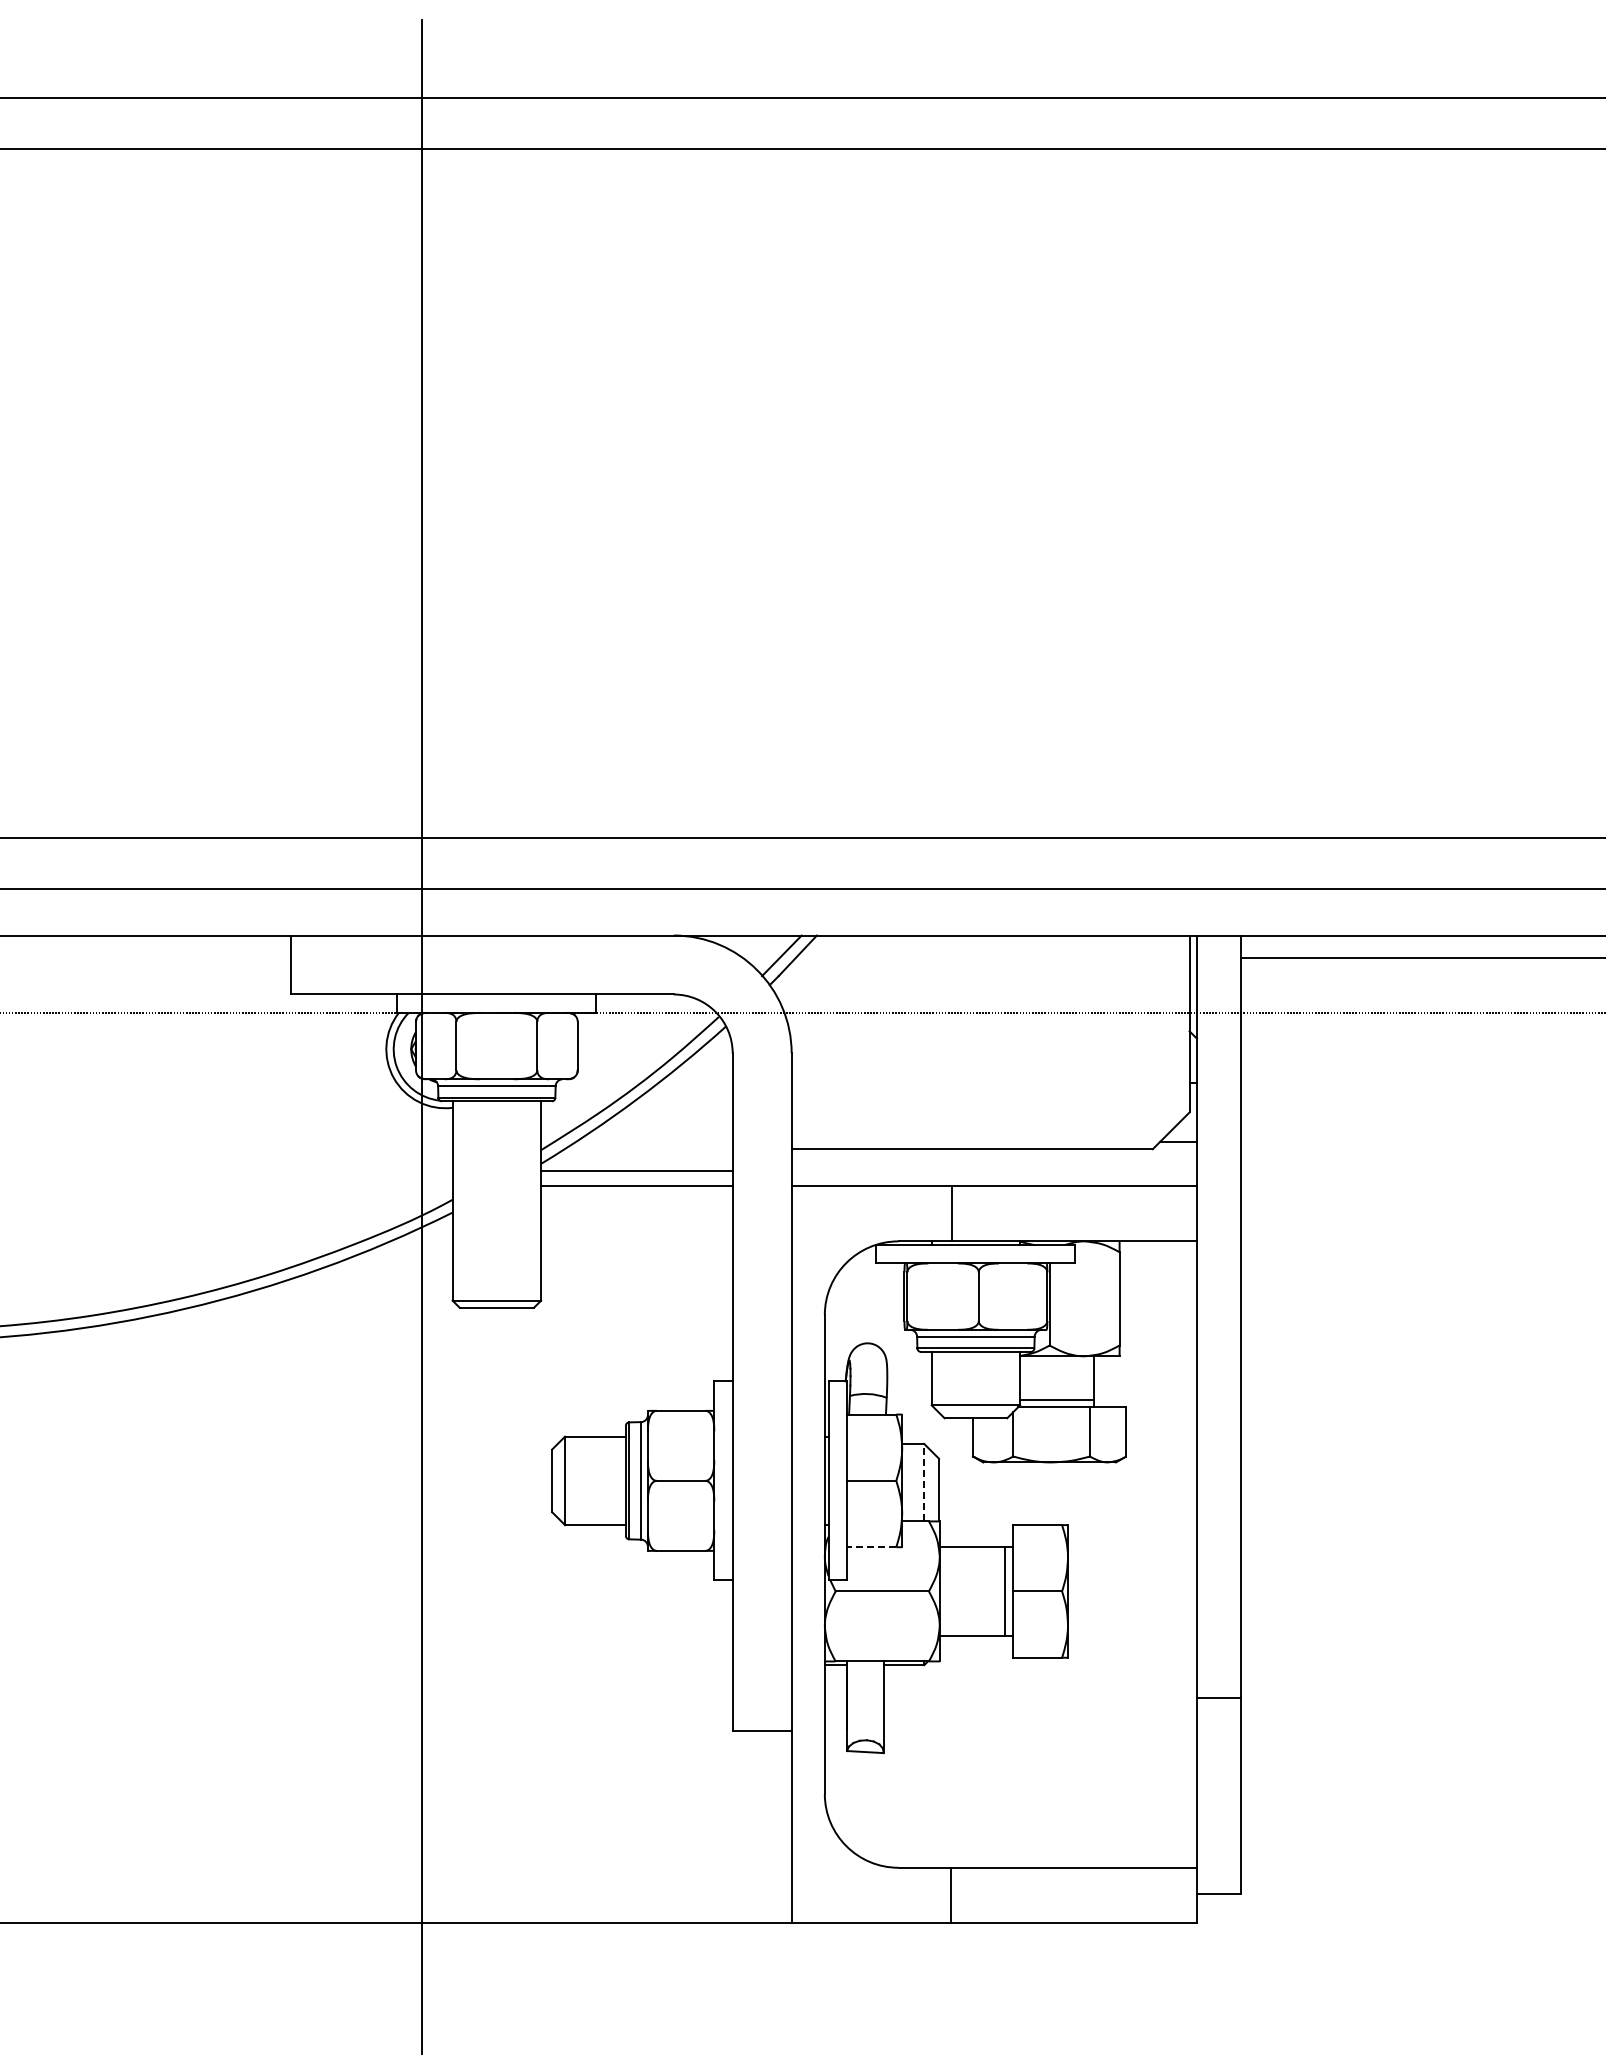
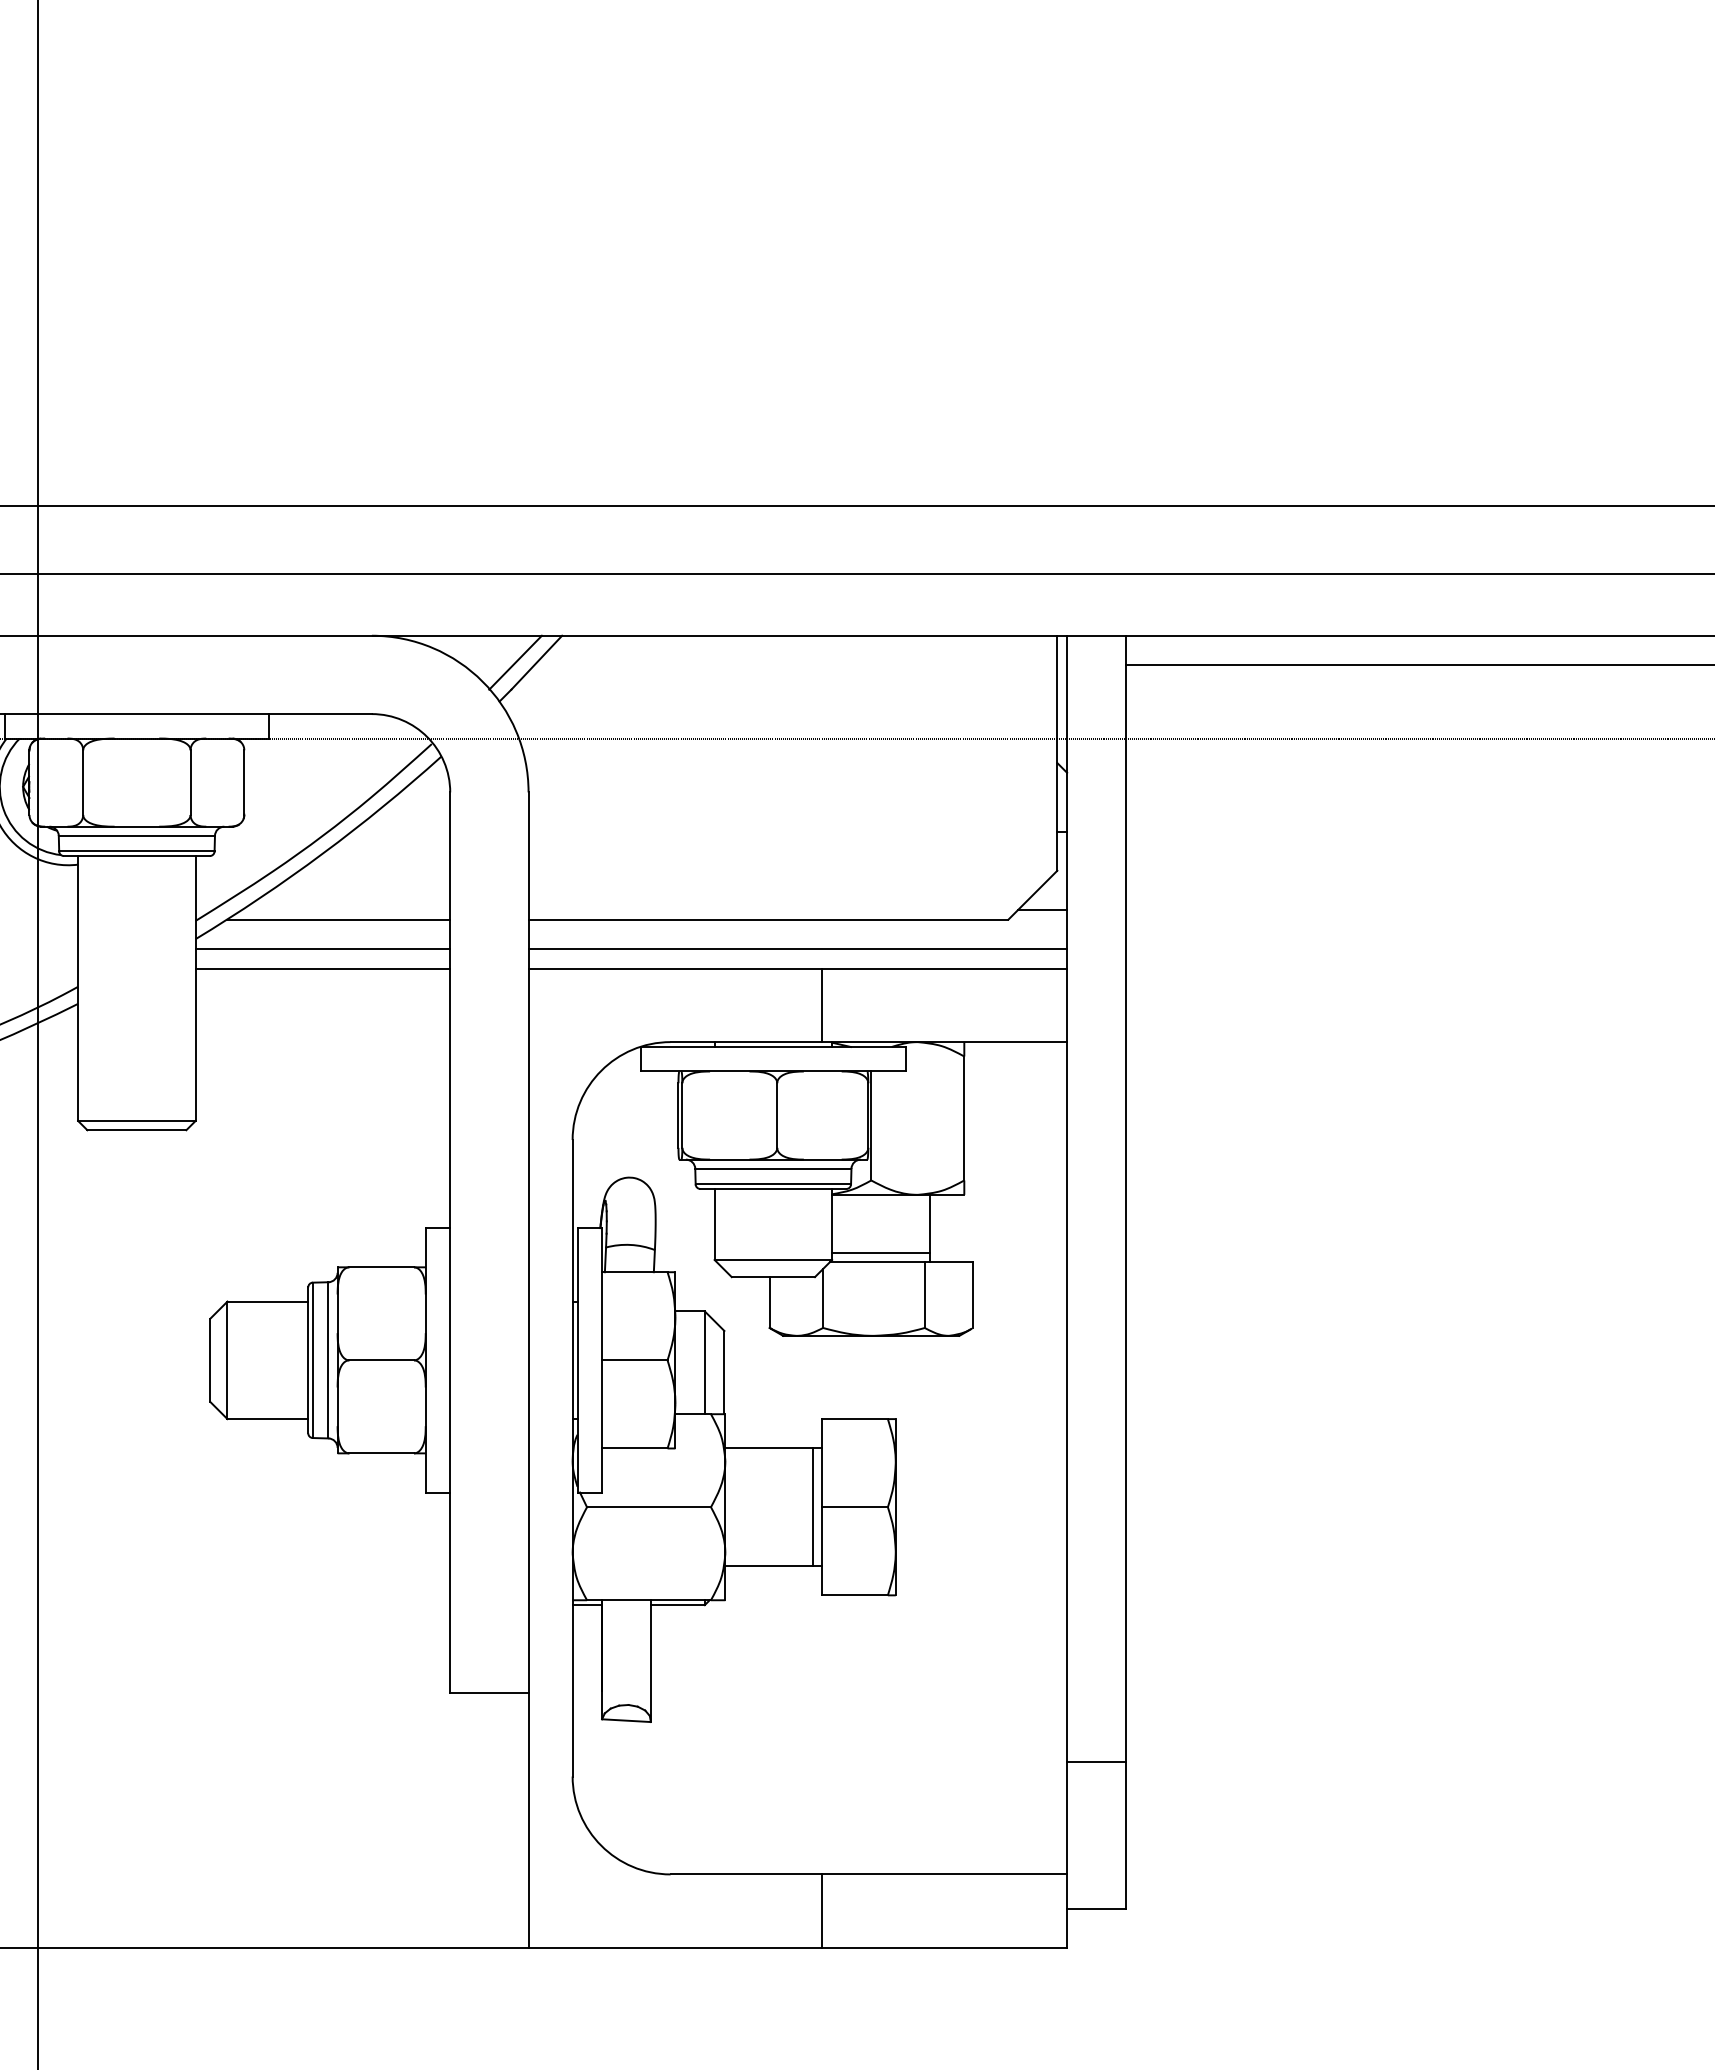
line: (648, 1149) -> (338, 920), added
line: (993, 1171) -> (796, 949), added
line: (951, 1213) -> (821, 1005), moved
line: (924, 1482) -> (705, 1362), dashed -> solid
line: (871, 1547) -> (634, 1448), dashed -> solid
line: (1218, 1698) -> (1095, 1762), moved
line: (950, 1895) -> (821, 1911), moved

